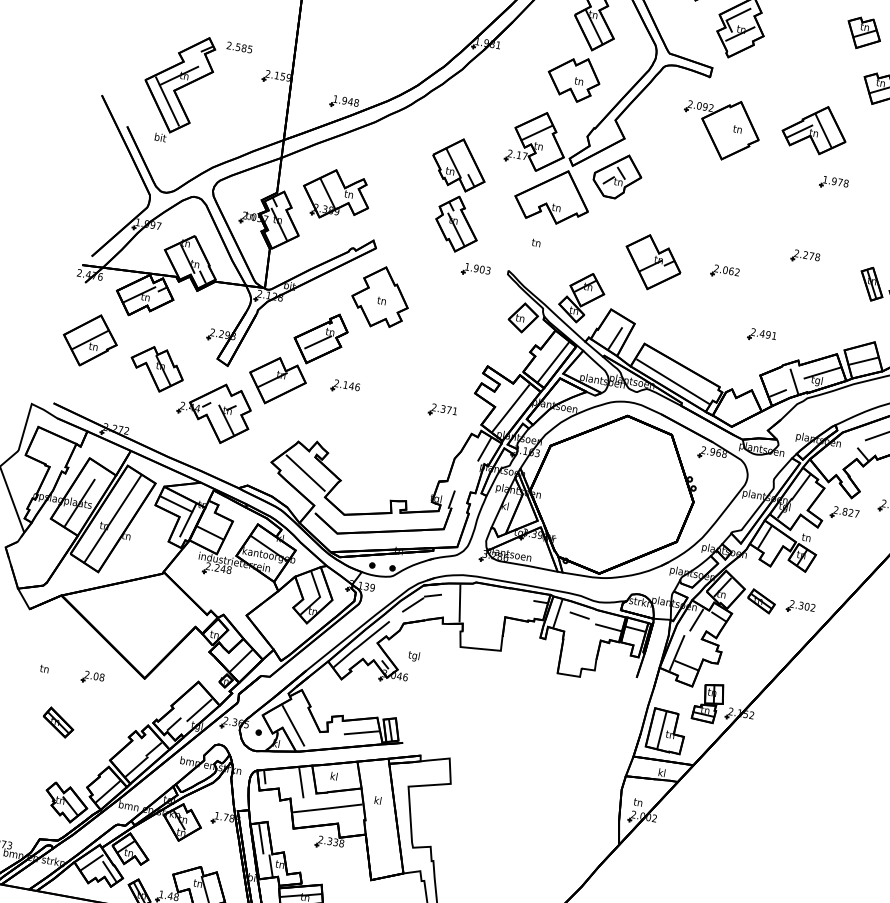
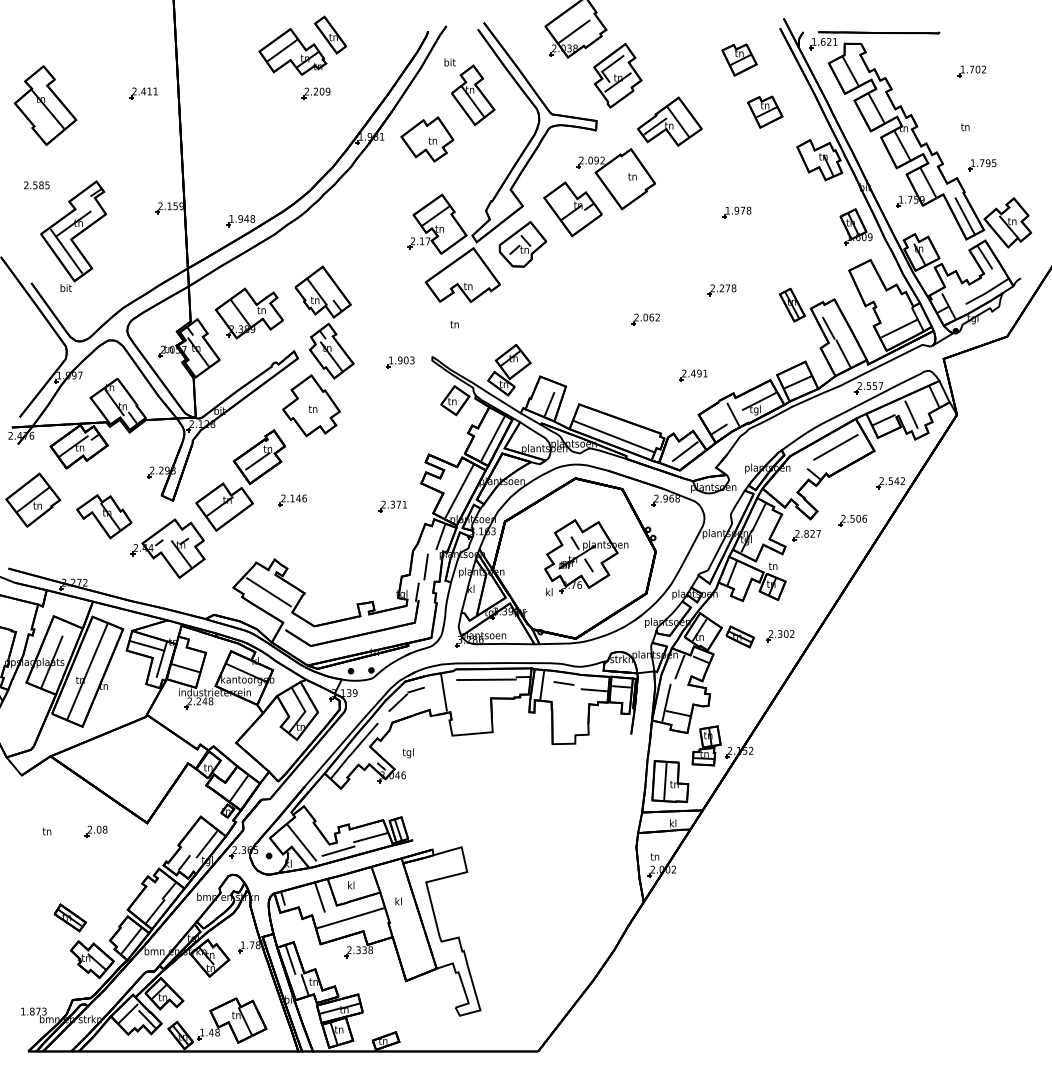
text: (239, 47) -> (36, 185), moved
part: (574, 79) -> (427, 139), moved
part: (815, 128) -> (669, 121), moved
part: (455, 194) -> (324, 322), moved
part: (652, 262) -> (572, 209), moved
line: (739, 408) -> (684, 451), added
line: (464, 475) -> (425, 566), added
part: (624, 495) -> (586, 557), added
line: (504, 597) -> (486, 679), added
part: (58, 722) -> (70, 917), moved
line: (327, 739) -> (338, 850), added

